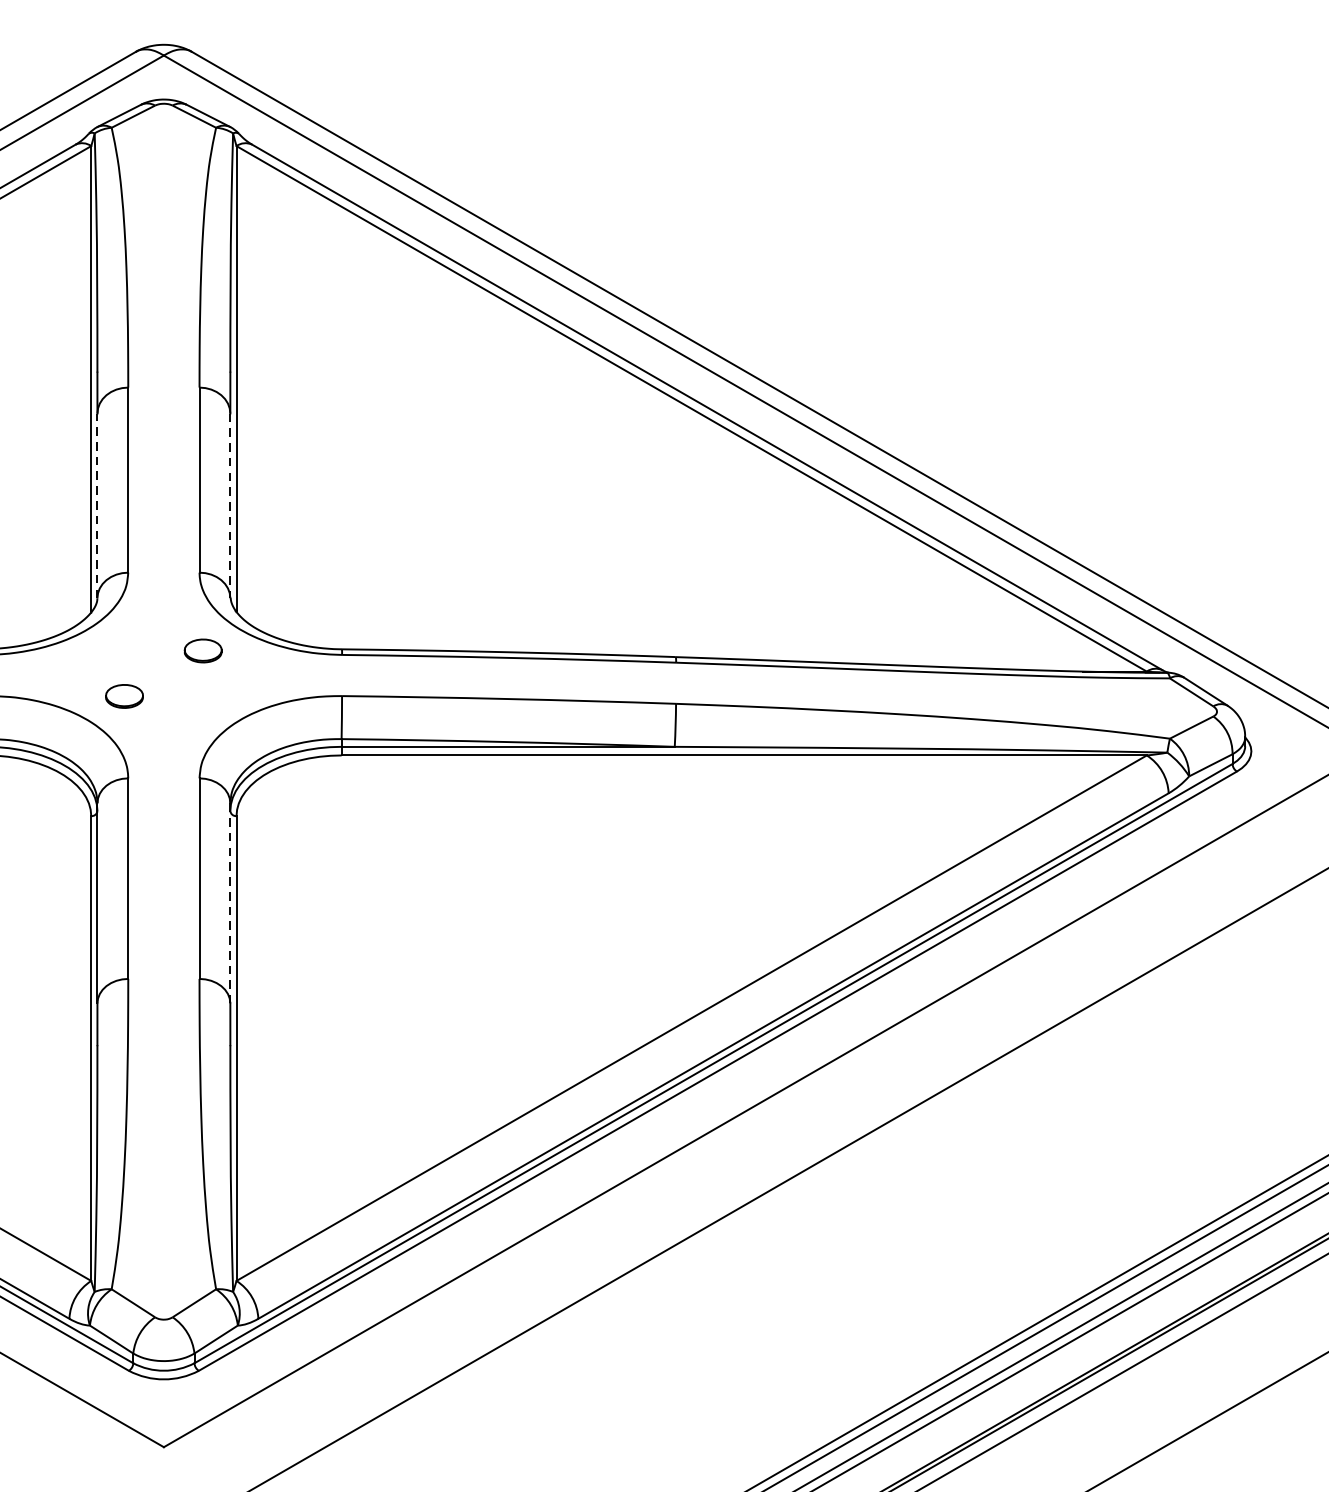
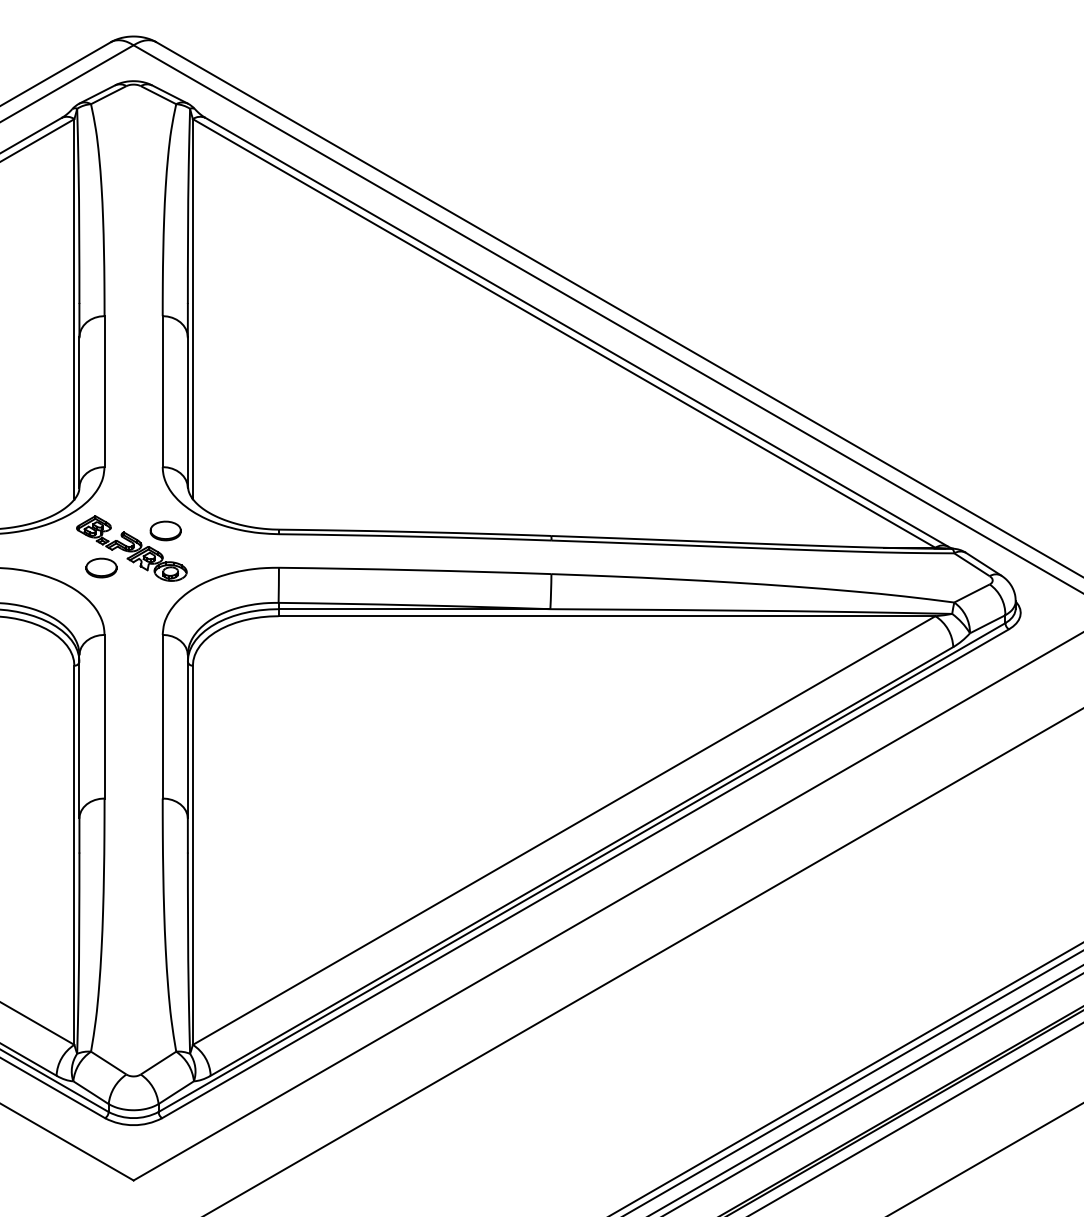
line: (97, 505) -> (79, 412), dashed -> solid
line: (229, 506) -> (187, 413), dashed -> solid
part: (161, 672) -> (131, 548), added
line: (229, 902) -> (187, 736), dashed -> solid

